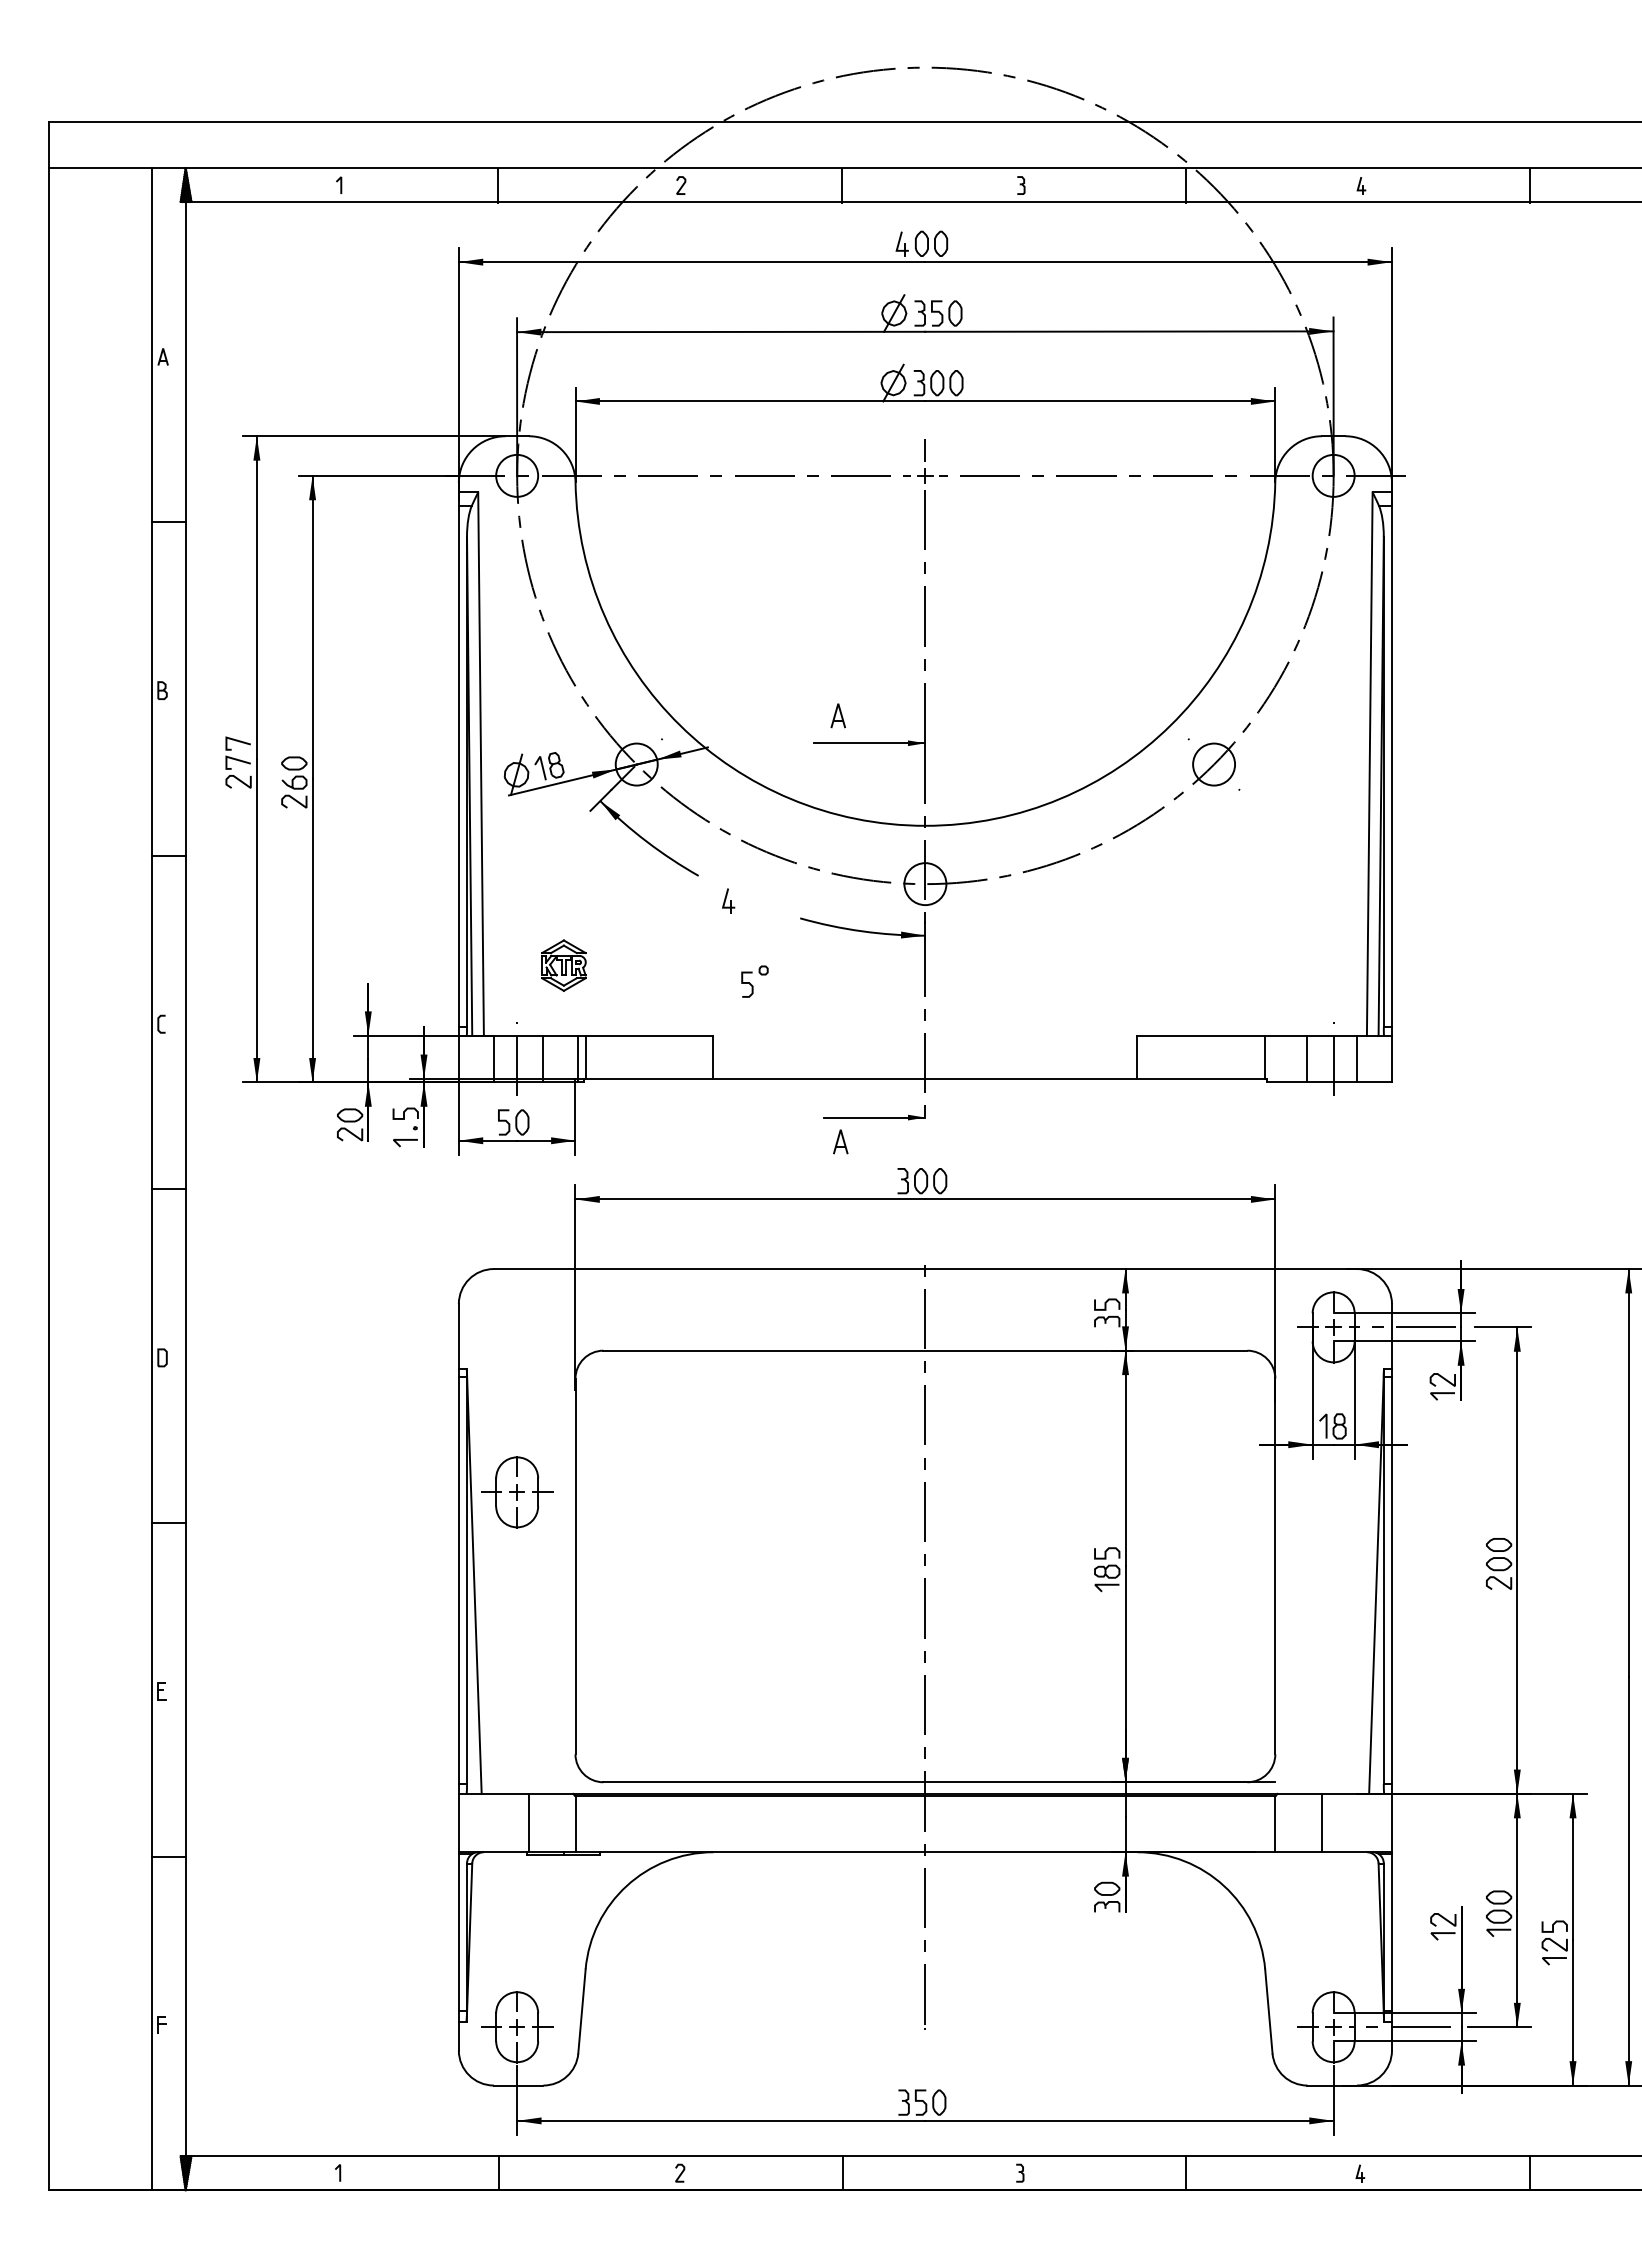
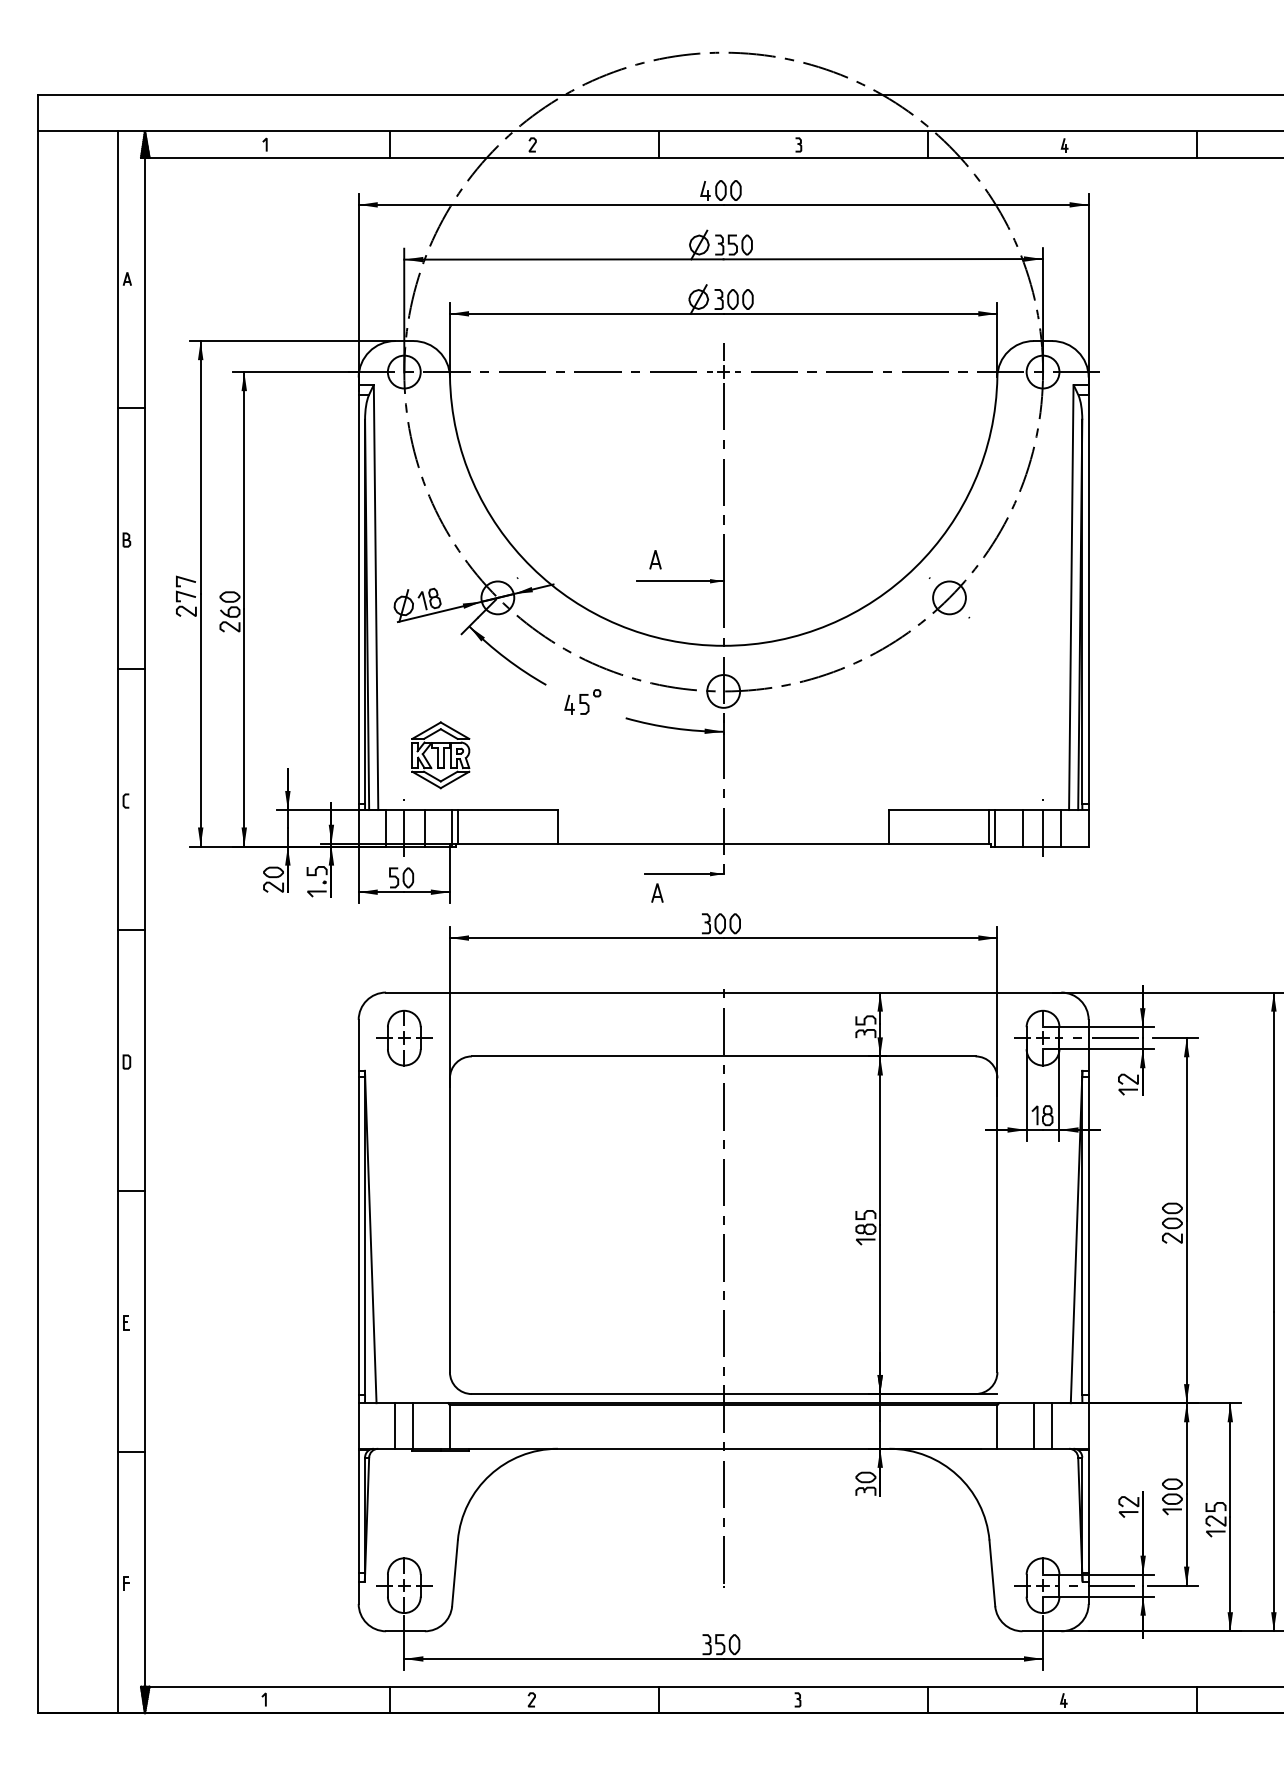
part: (563, 965) -> (440, 755), size x1.67
part: (754, 981) -> (589, 701), moved
line: (1272, 1058) -> (995, 827), added
part: (517, 1492) -> (404, 1038), moved
line: (505, 1822) -> (395, 1425), added
line: (1345, 1822) -> (1052, 1425), added

